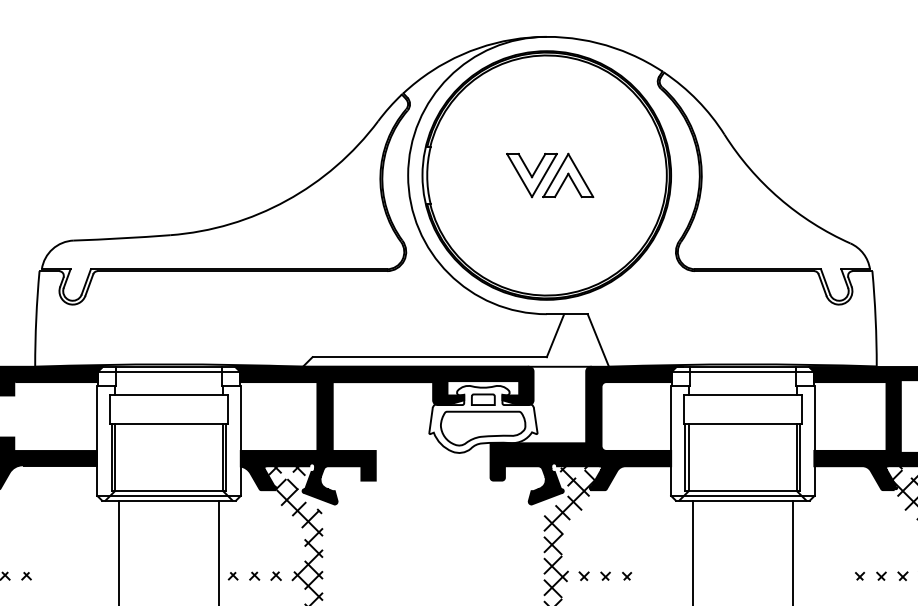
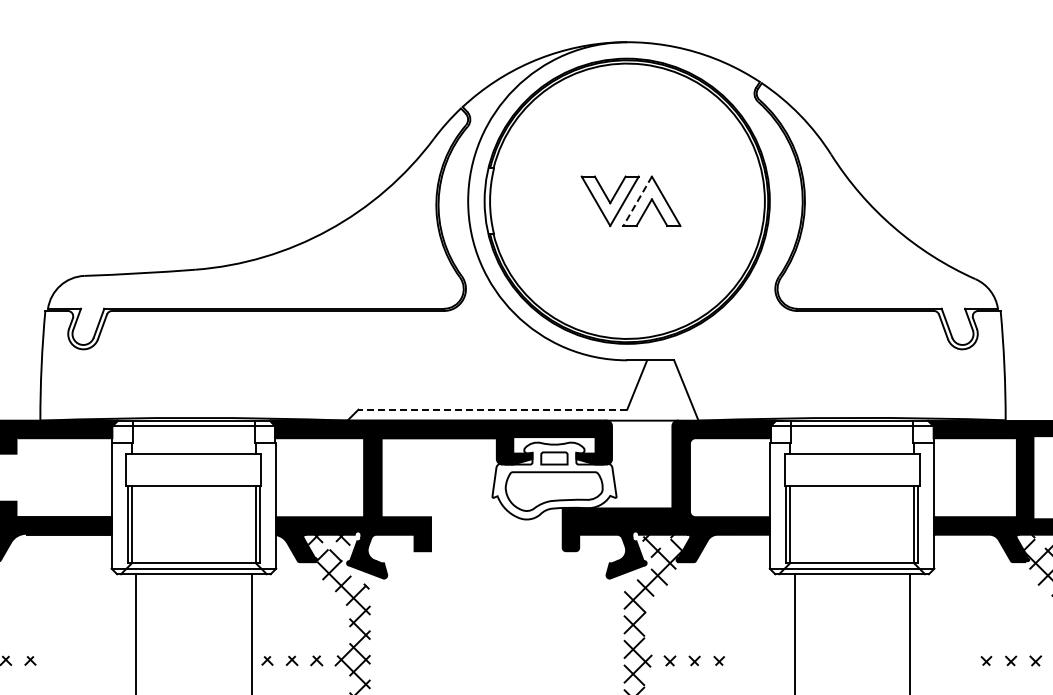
line: (555, 175) -> (637, 201), solid -> dashed
line: (429, 357) -> (492, 409), solid -> dashed

